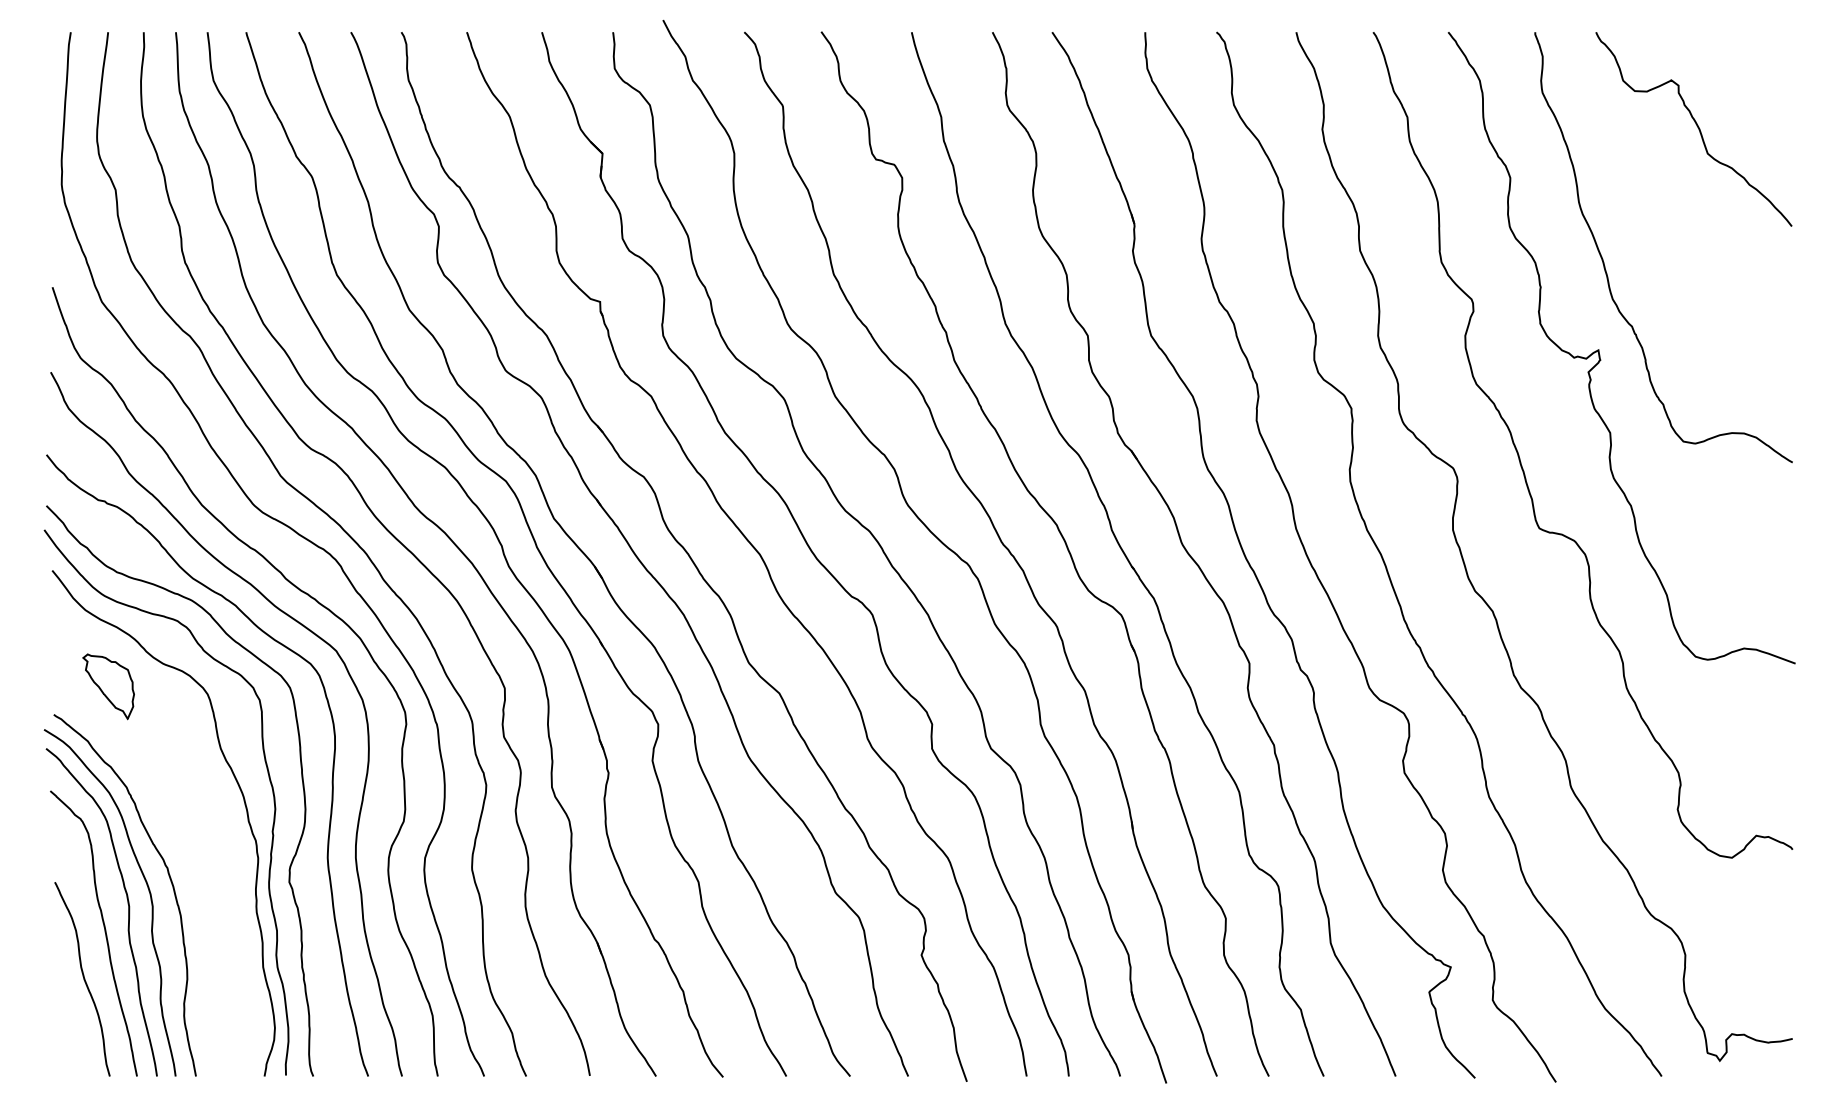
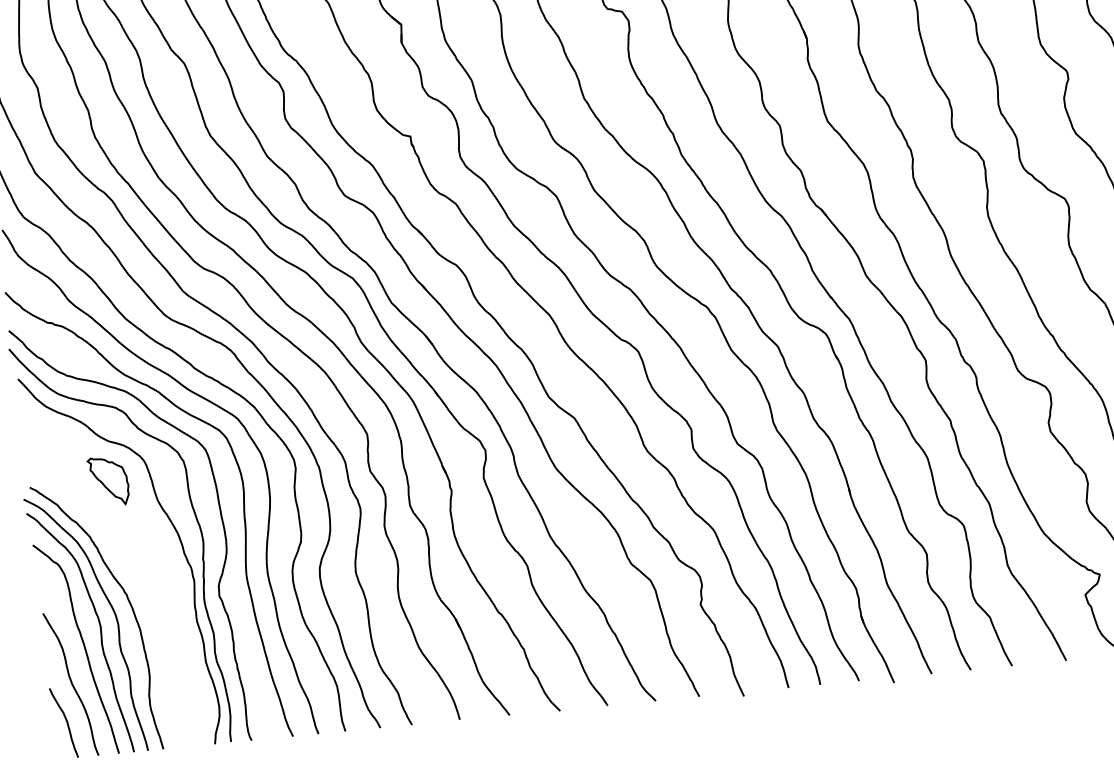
part: (108, 686) -> (108, 481), moved
curve: (71, 1027) -> (66, 721), added

